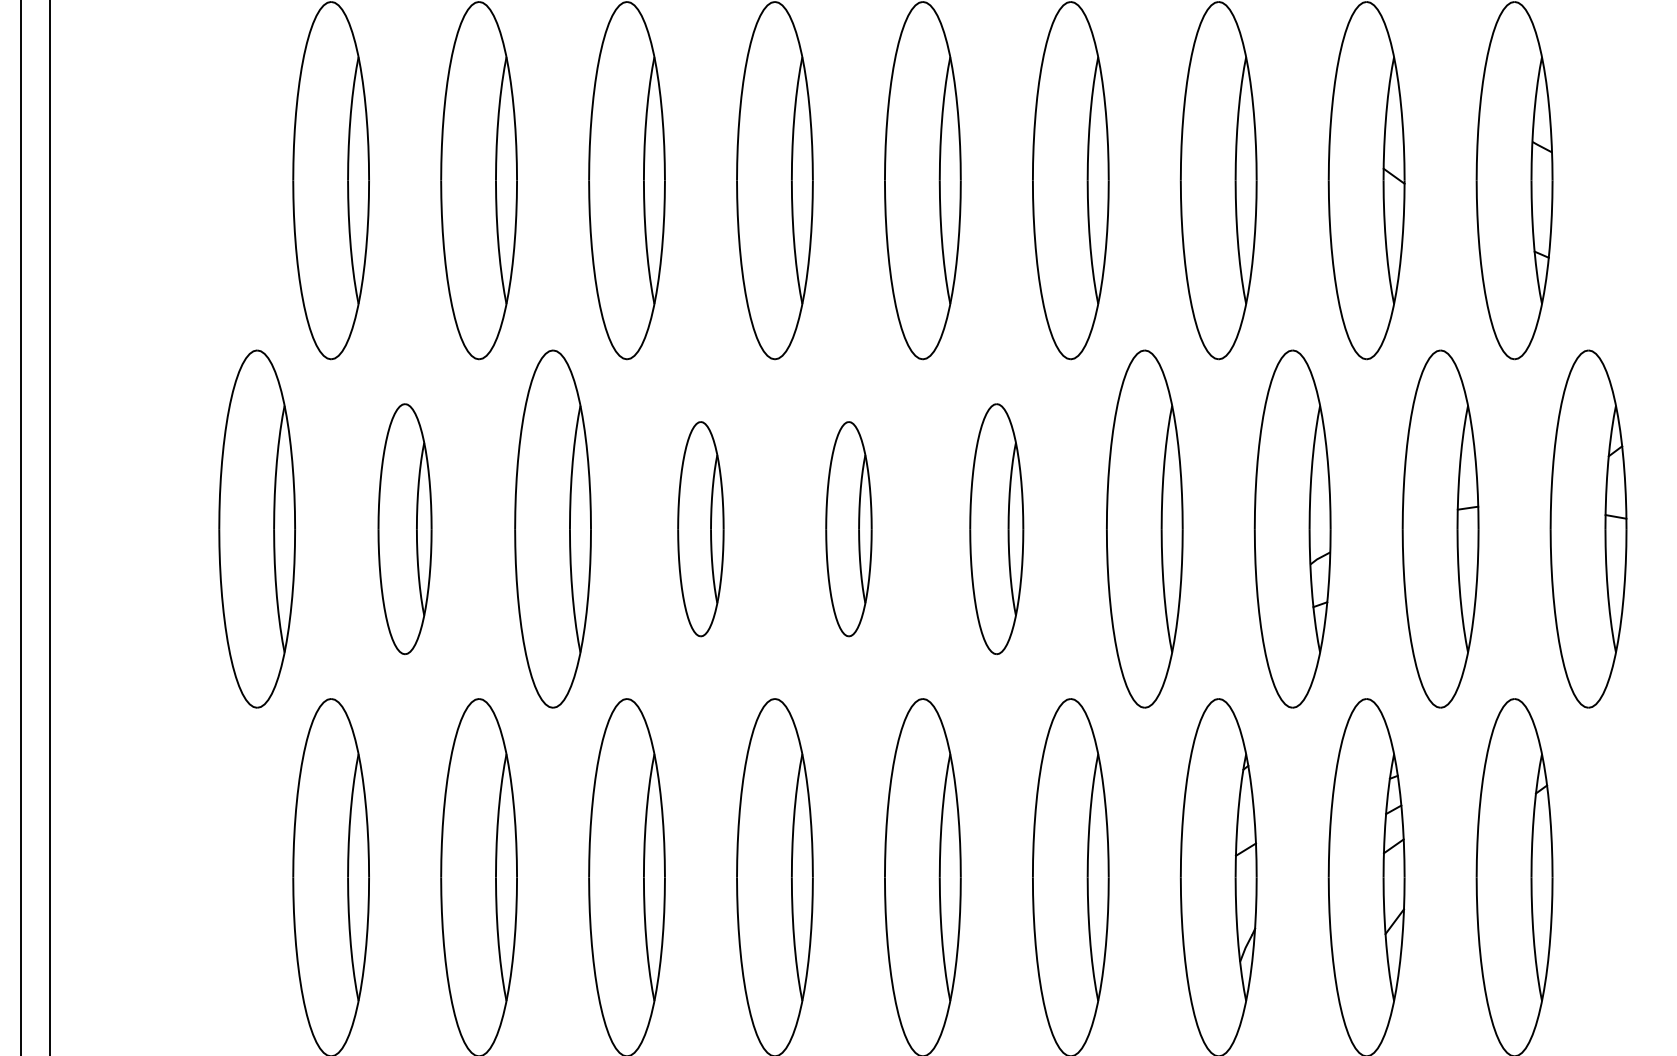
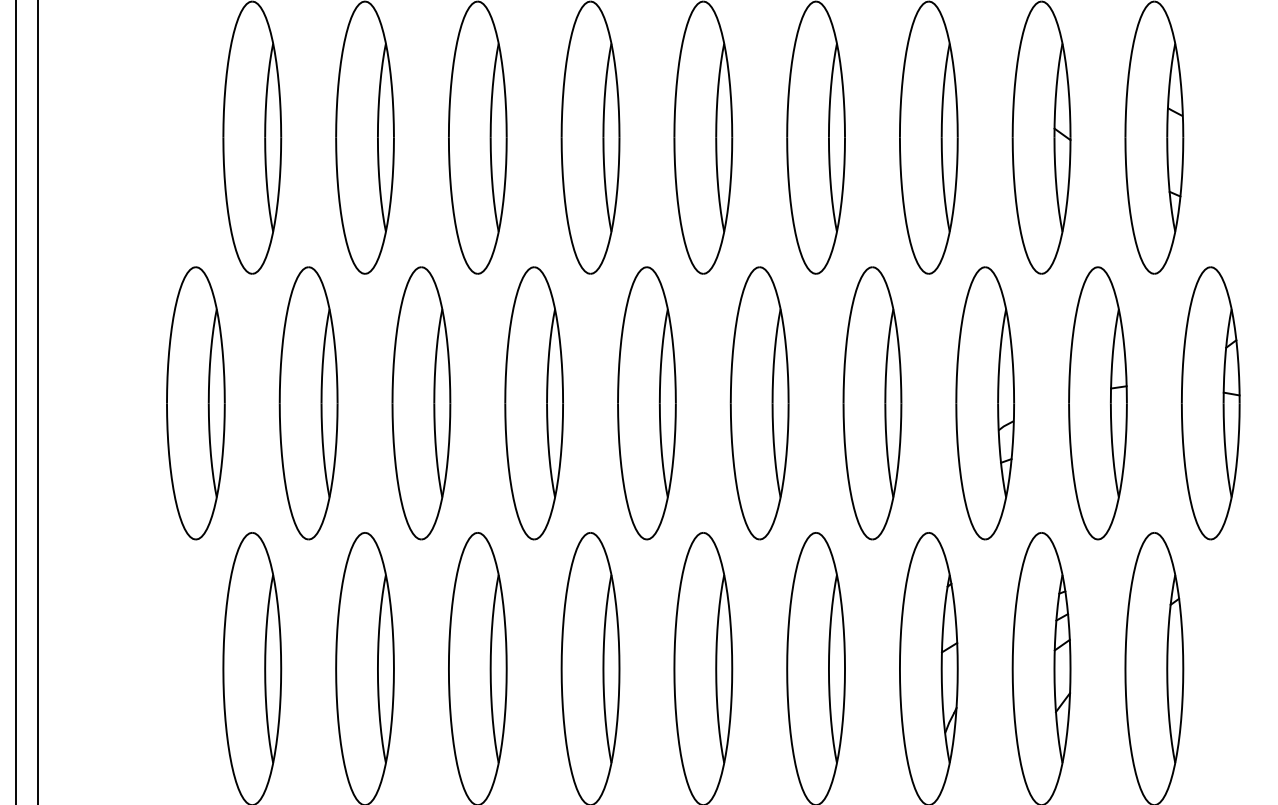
part: (404, 529) -> (308, 403), size x1.43
part: (700, 529) -> (533, 403), size x1.67
part: (848, 529) -> (646, 403), size x1.67
part: (996, 529) -> (759, 403), size x1.43

